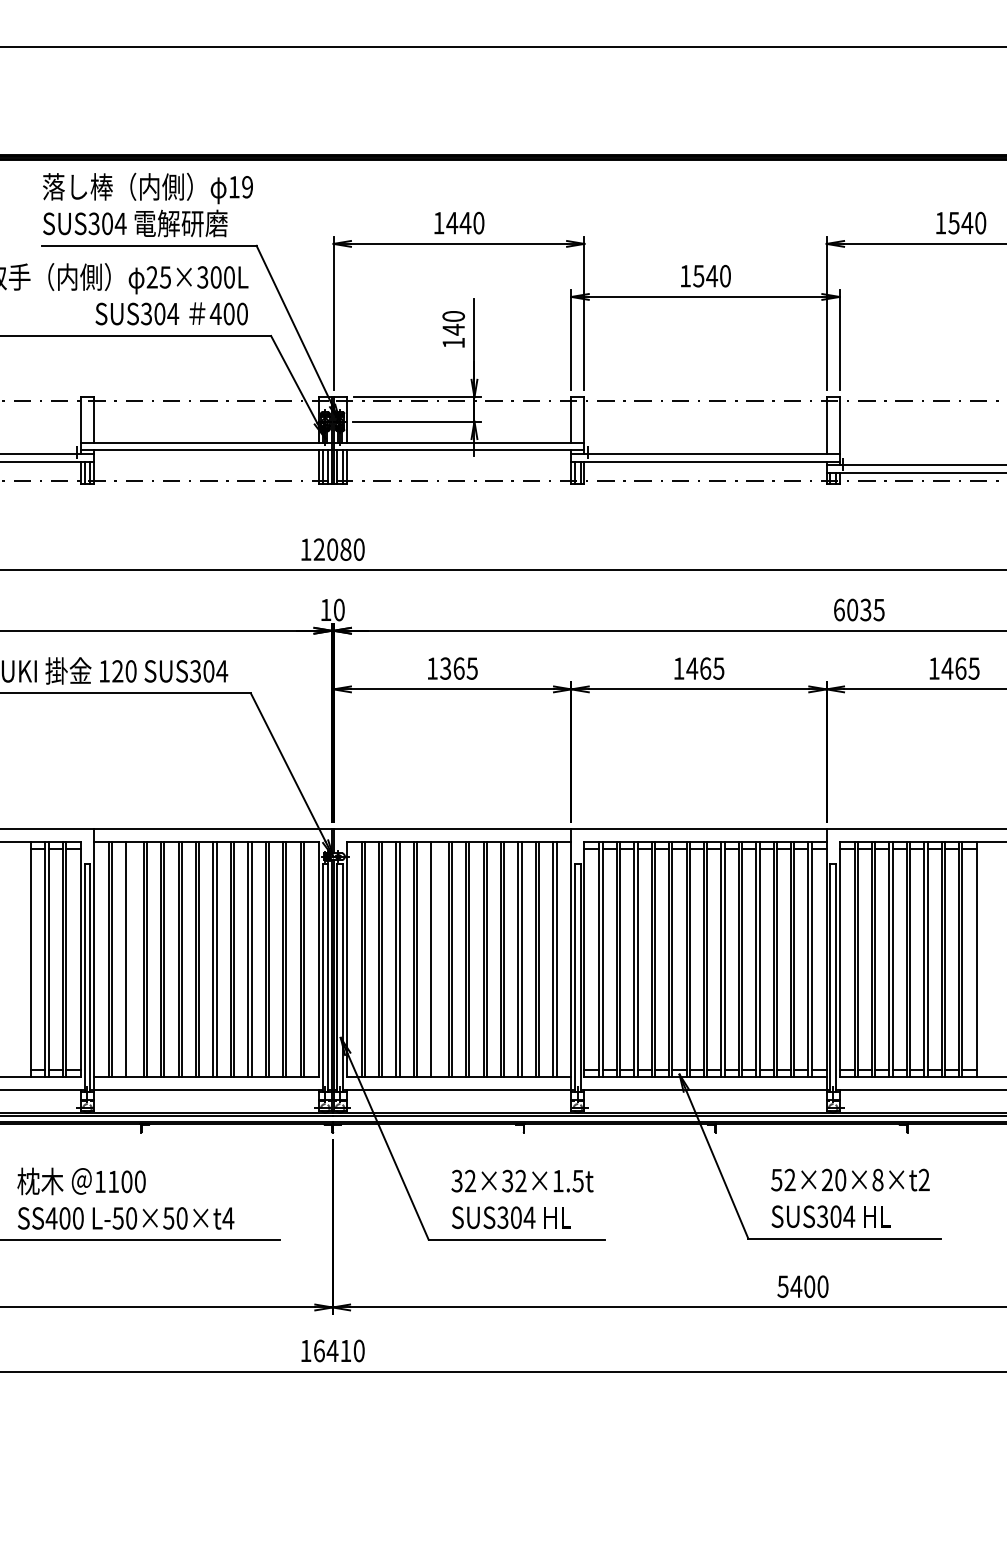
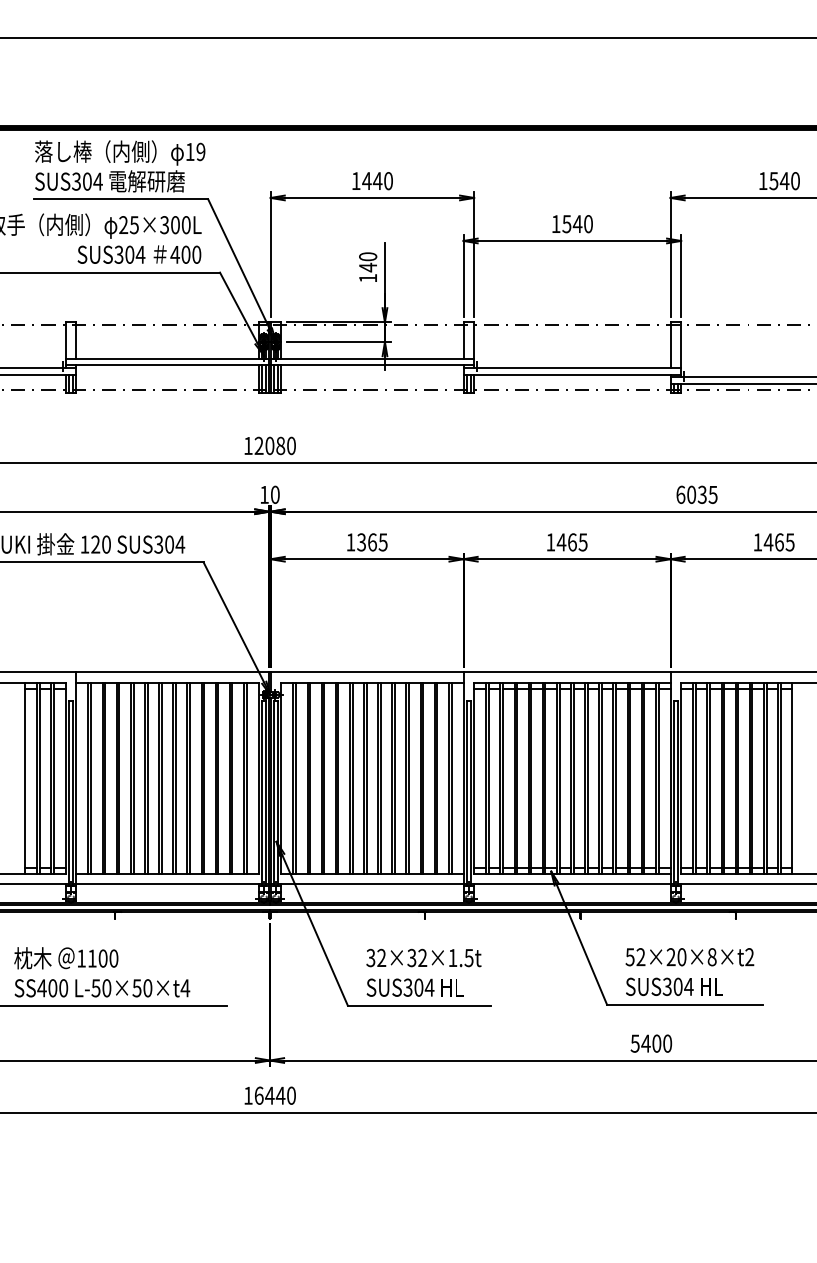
line: (129, 959) -> (105, 778), added
line: (434, 959) -> (352, 778), added
text: (345, 1350) -> (280, 1095), 16410 -> 16440

